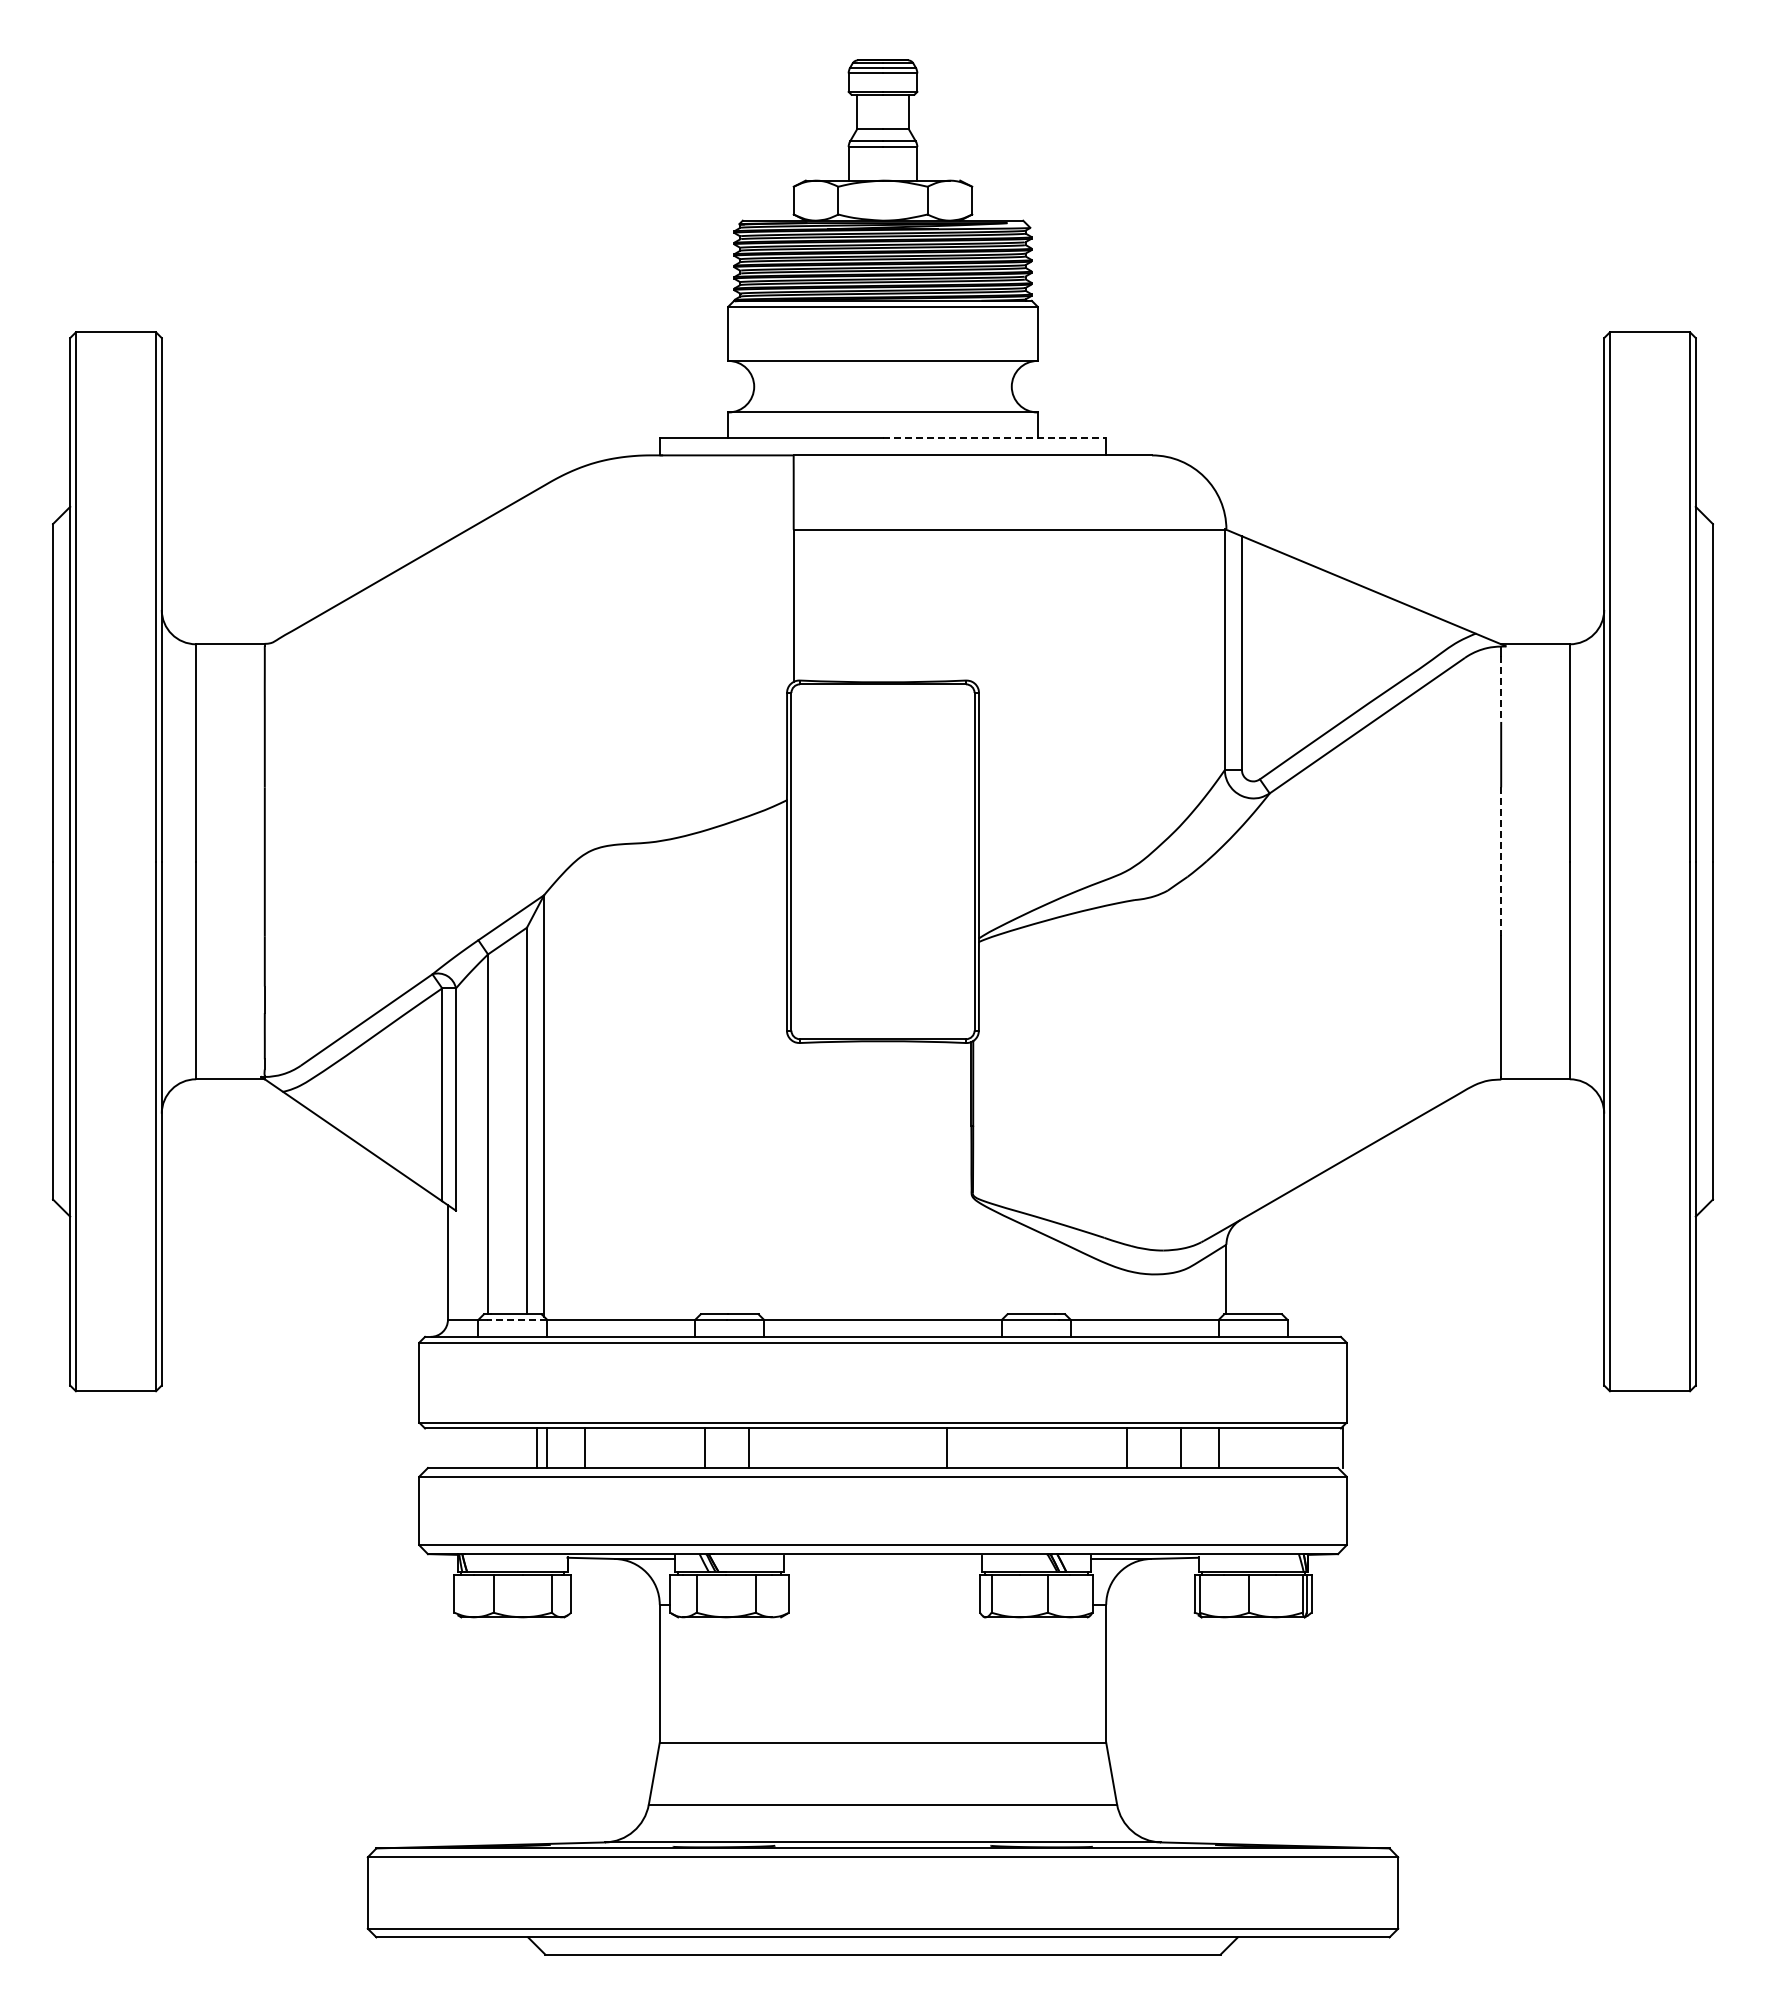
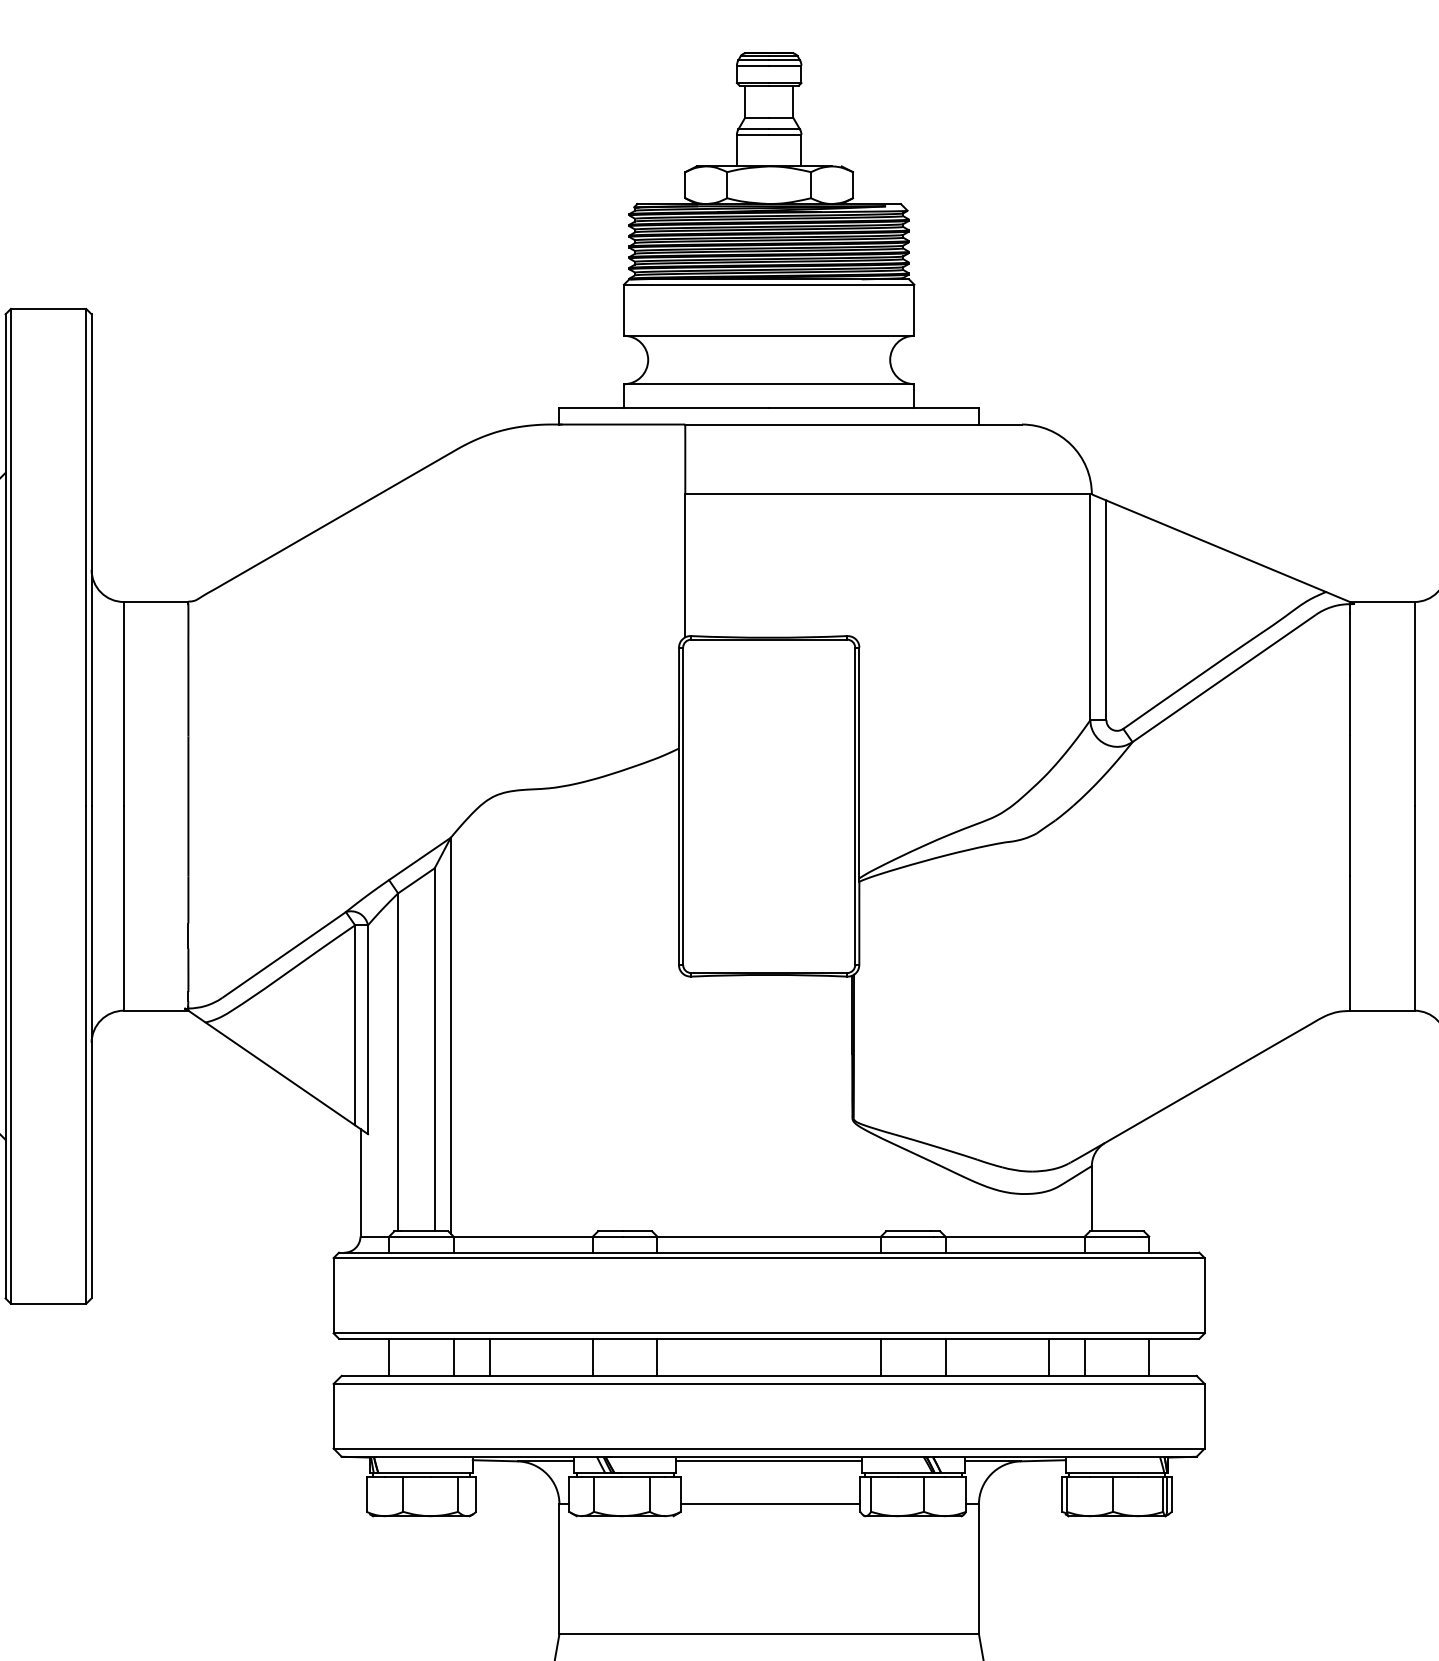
line: (994, 438) -> (873, 408), dashed -> solid
line: (1501, 689) -> (1350, 644), dashed -> solid
line: (1501, 862) -> (1350, 807), dashed -> solid
line: (516, 1319) -> (424, 1236), dashed -> solid
line: (537, 1448) -> (389, 1357), moved
line: (705, 1448) -> (657, 1357), moved
line: (749, 1448) -> (593, 1357), moved
line: (947, 1448) -> (881, 1357), moved
line: (1126, 1448) -> (945, 1357), moved
line: (1342, 1448) -> (1149, 1357), moved
line: (882, 1558) -> (768, 1460), added
line: (884, 1604) -> (770, 1504), added

